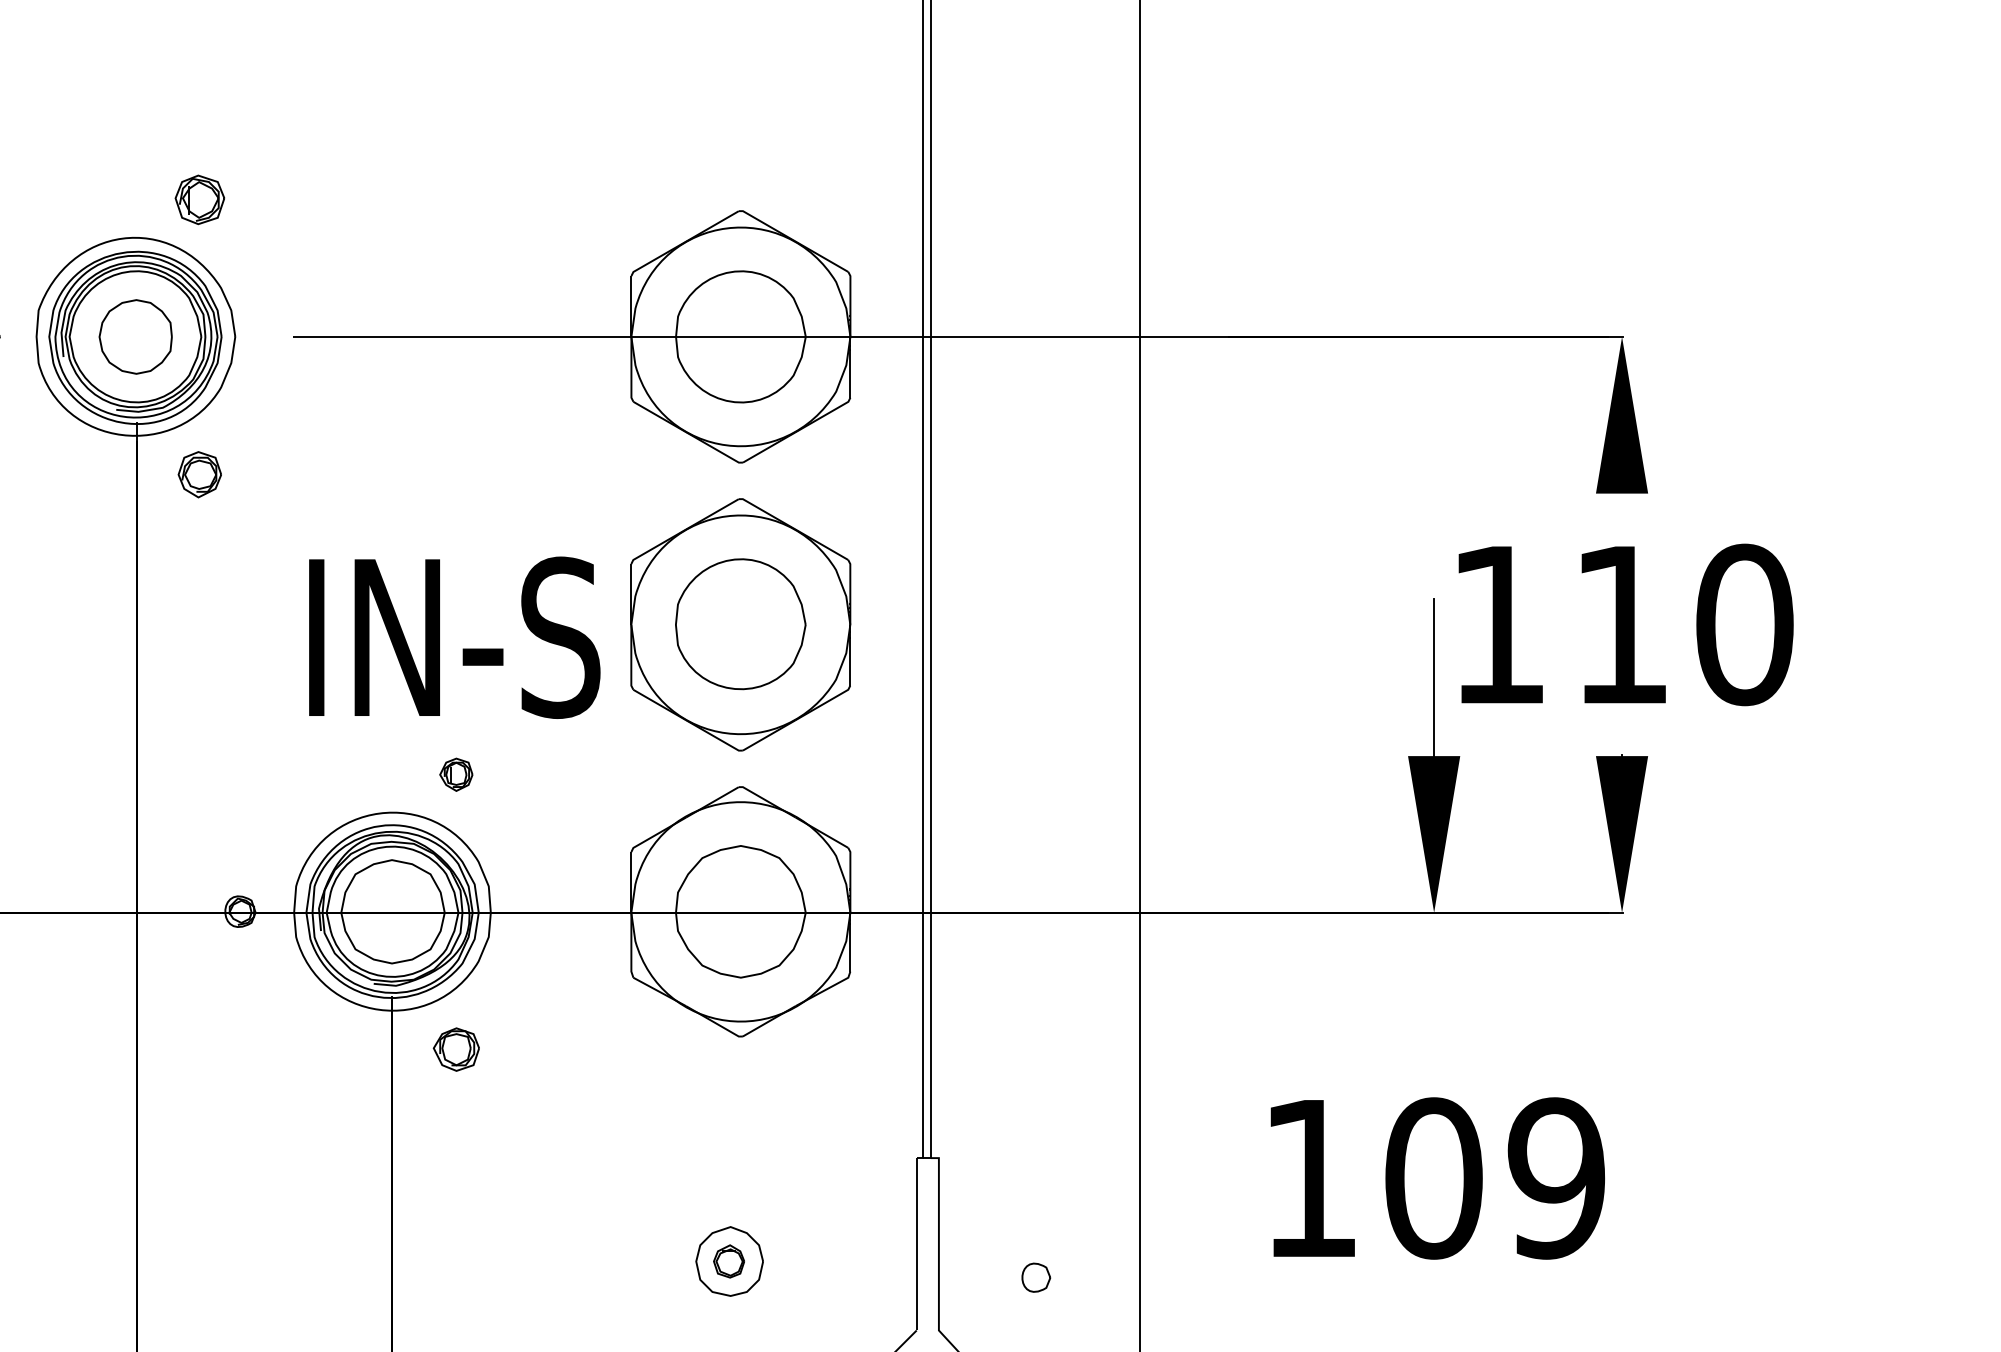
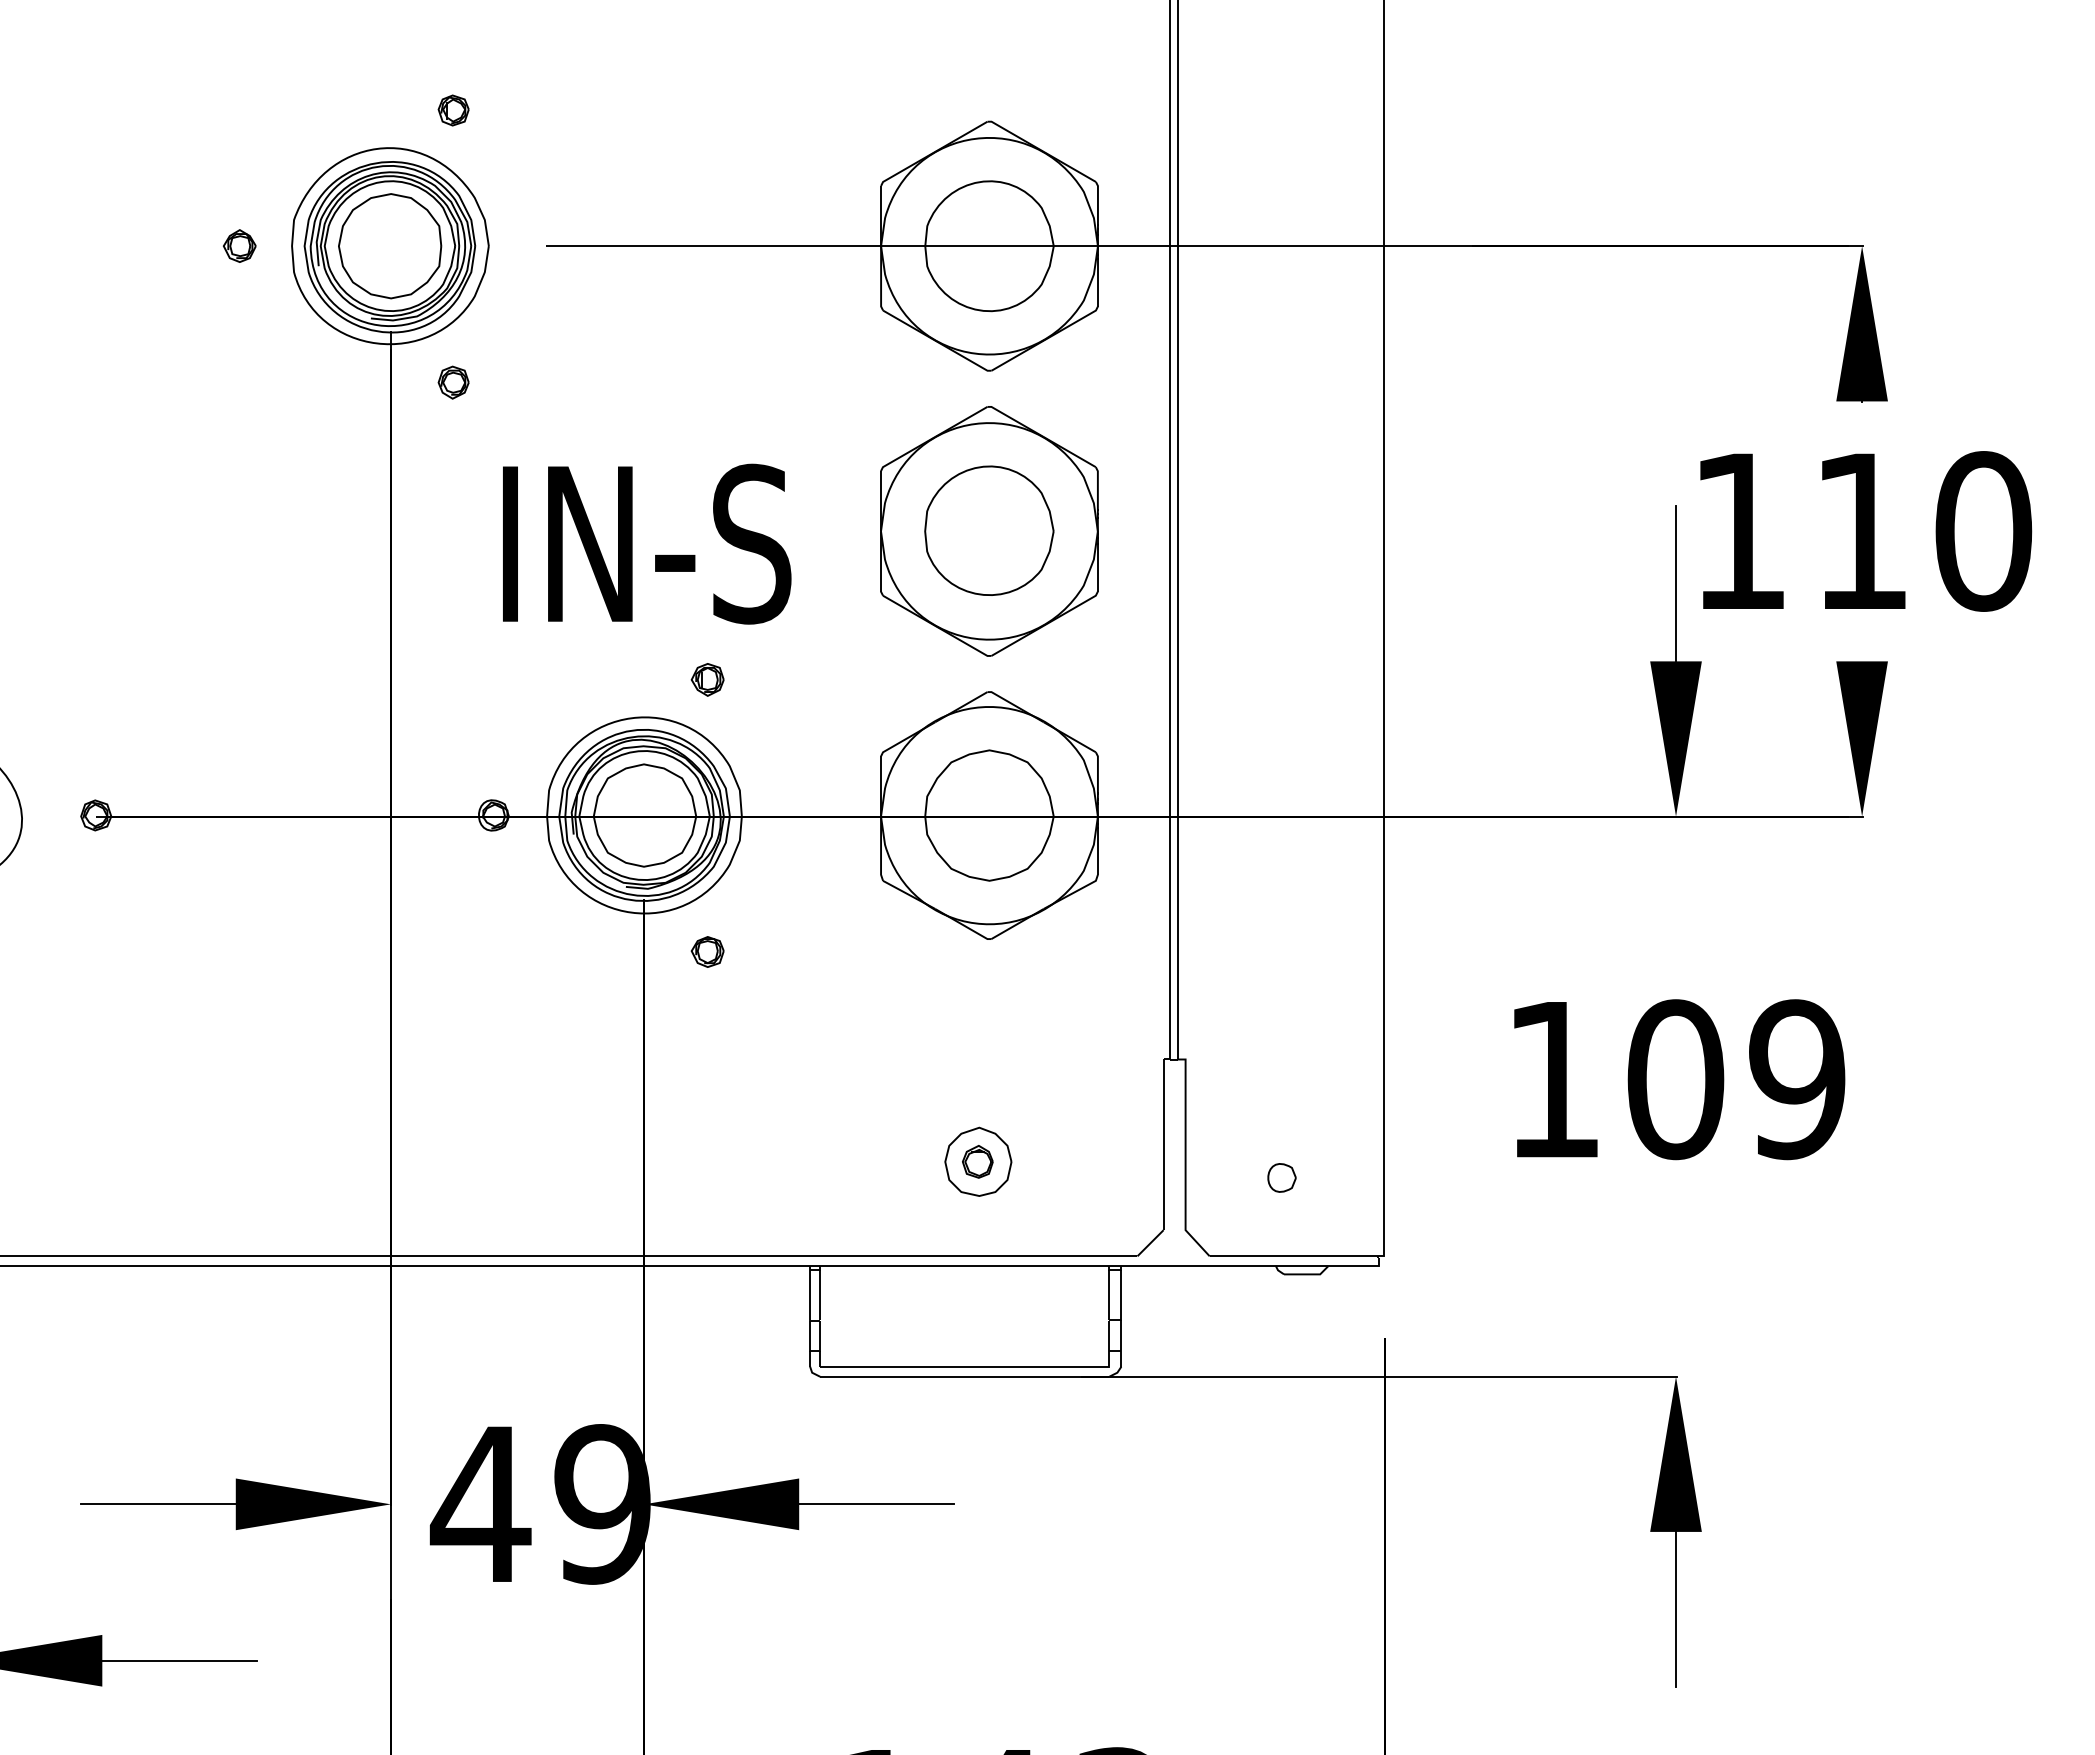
part: (199, 199) -> (453, 110), size x0.62
part: (136, 337) -> (390, 246), size x1.43
part: (199, 474) -> (453, 382), size x0.71
text: (455, 637) -> (647, 543), moved
part: (456, 1049) -> (707, 951), size x0.71

